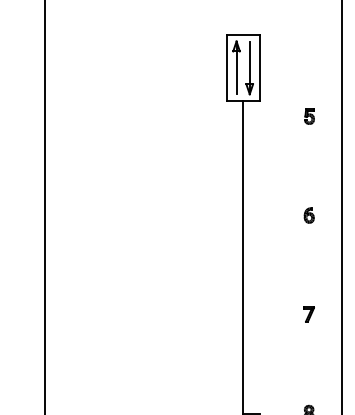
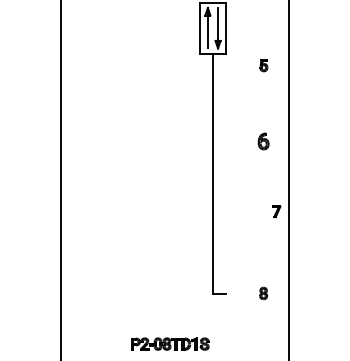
part: (308, 215) -> (263, 141), size x1.4
part: (308, 314) -> (276, 211), moved

